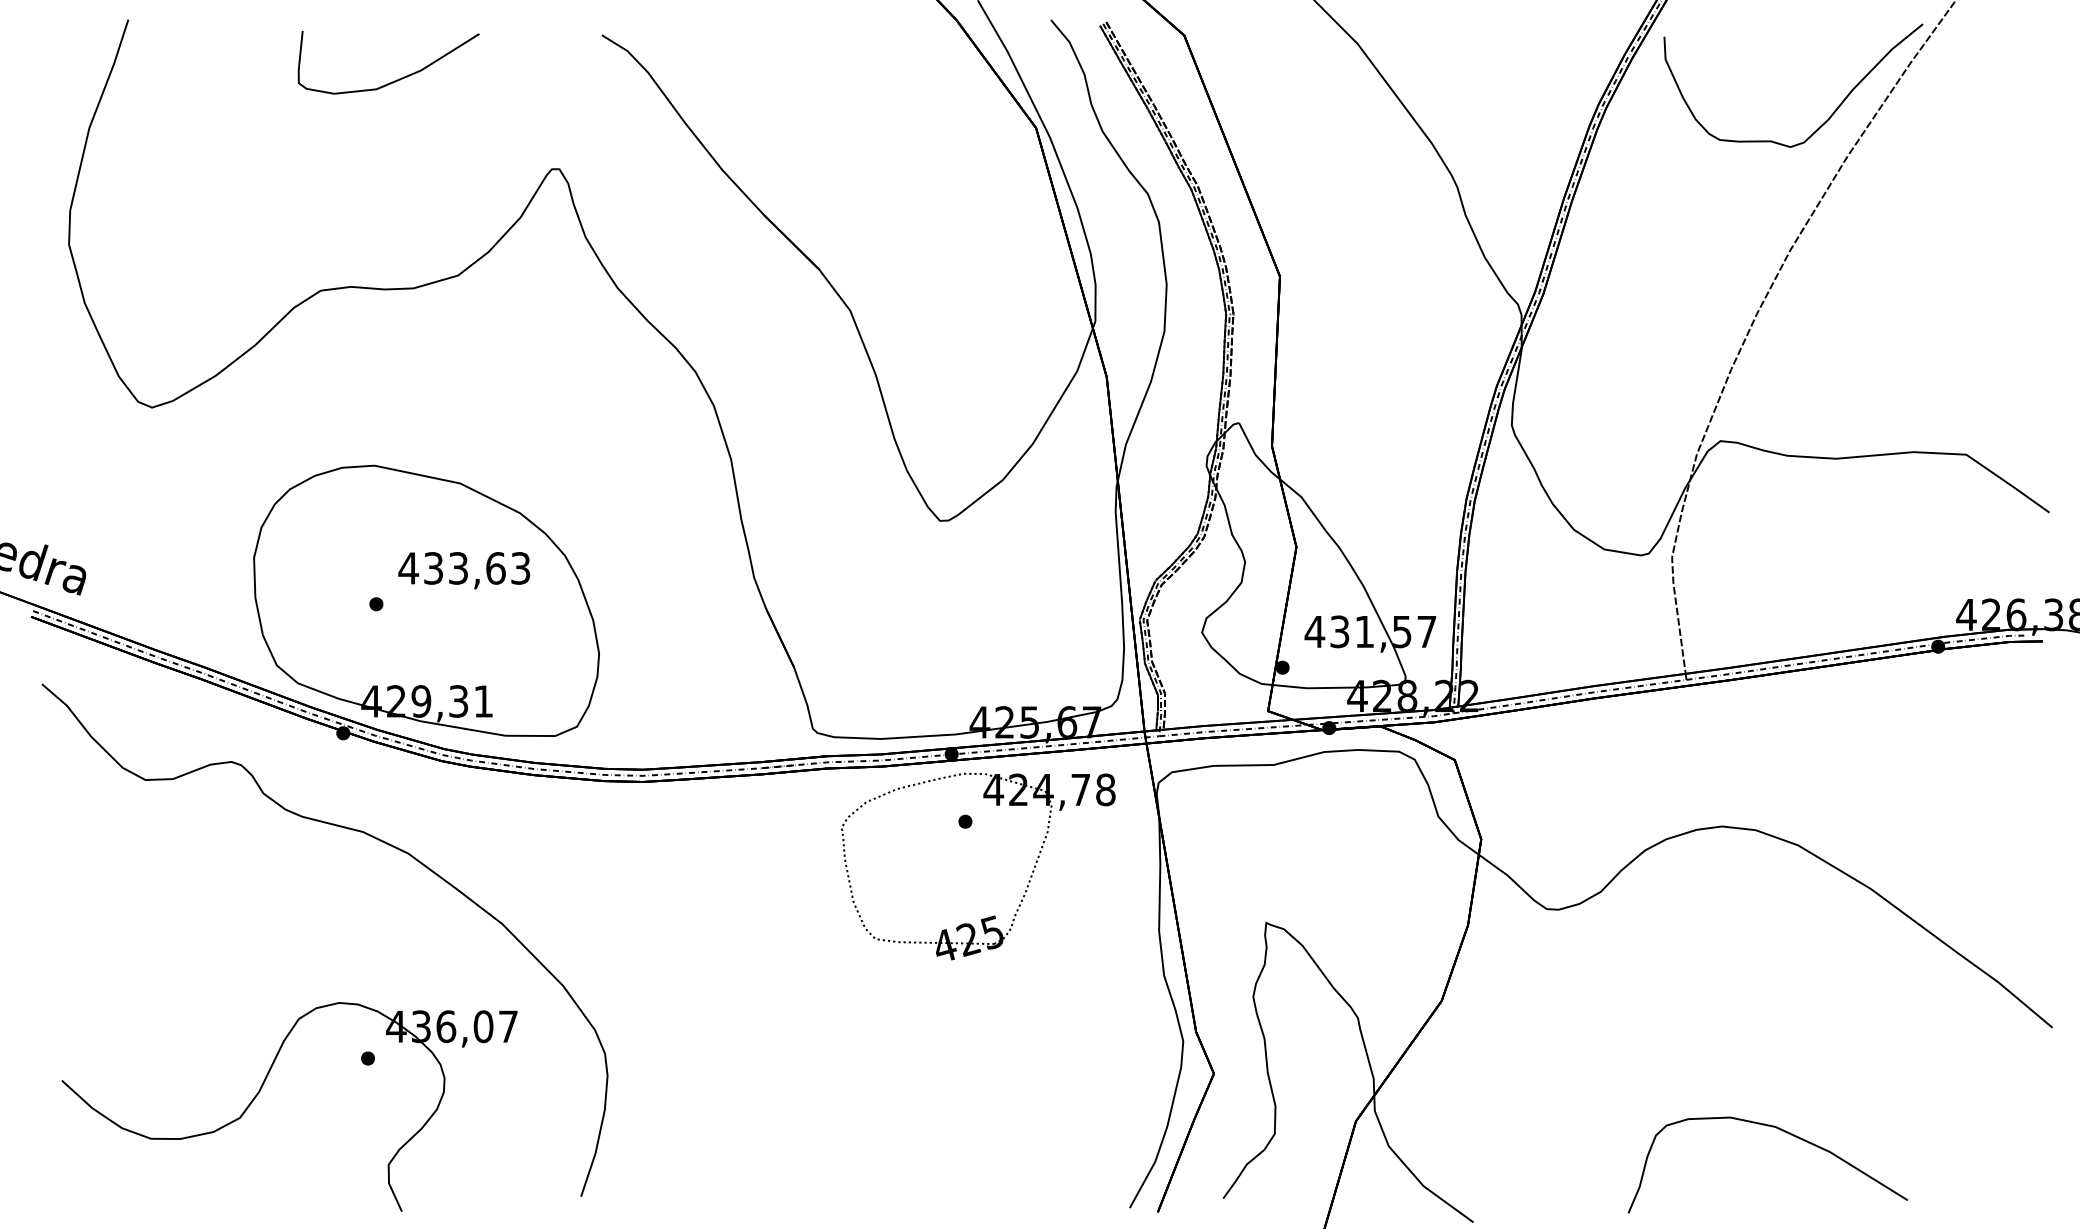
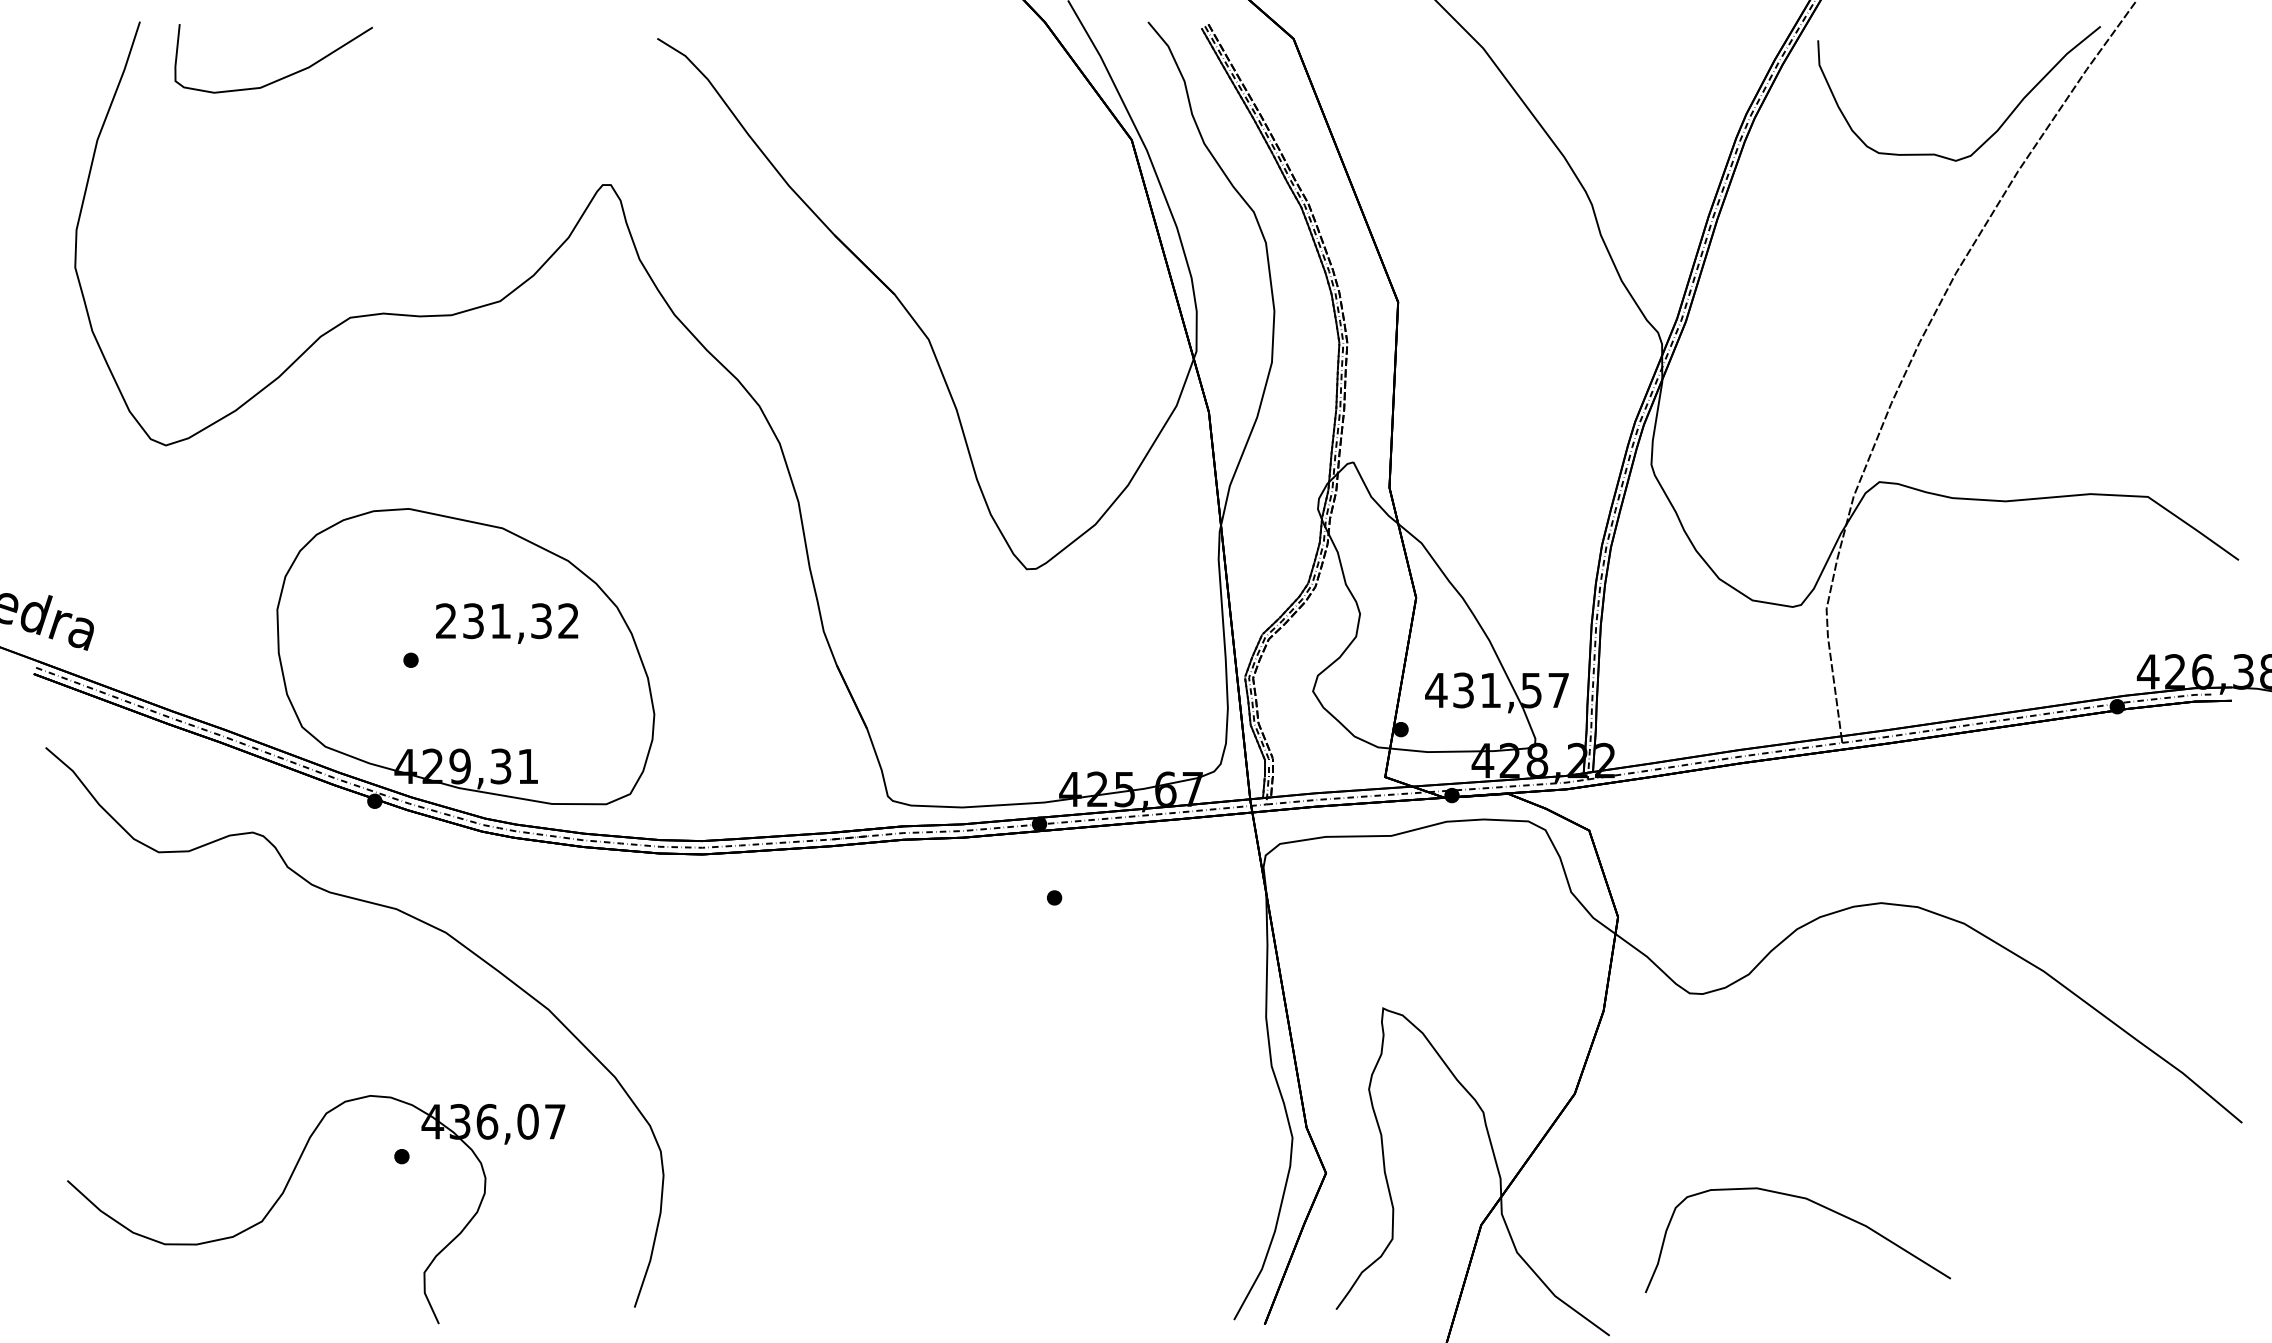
curve: (396, 79) -> (282, 77), moved
text: (464, 568) -> (507, 621), 433,63 -> 231,32
part: (993, 915) -> (1085, 1000), removed
curve: (1784, 1132) -> (1816, 1204), moved

